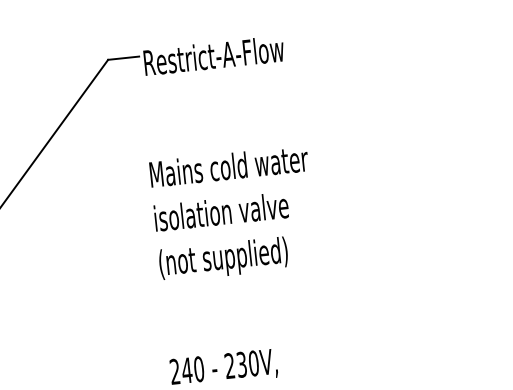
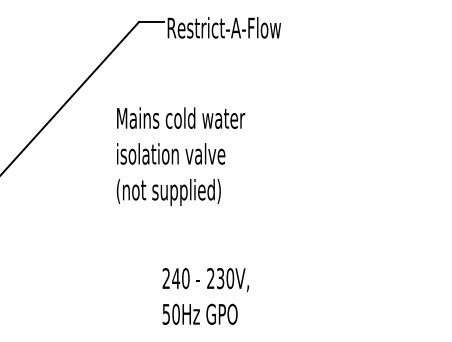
text: (233, 213) -> (180, 156), moved

